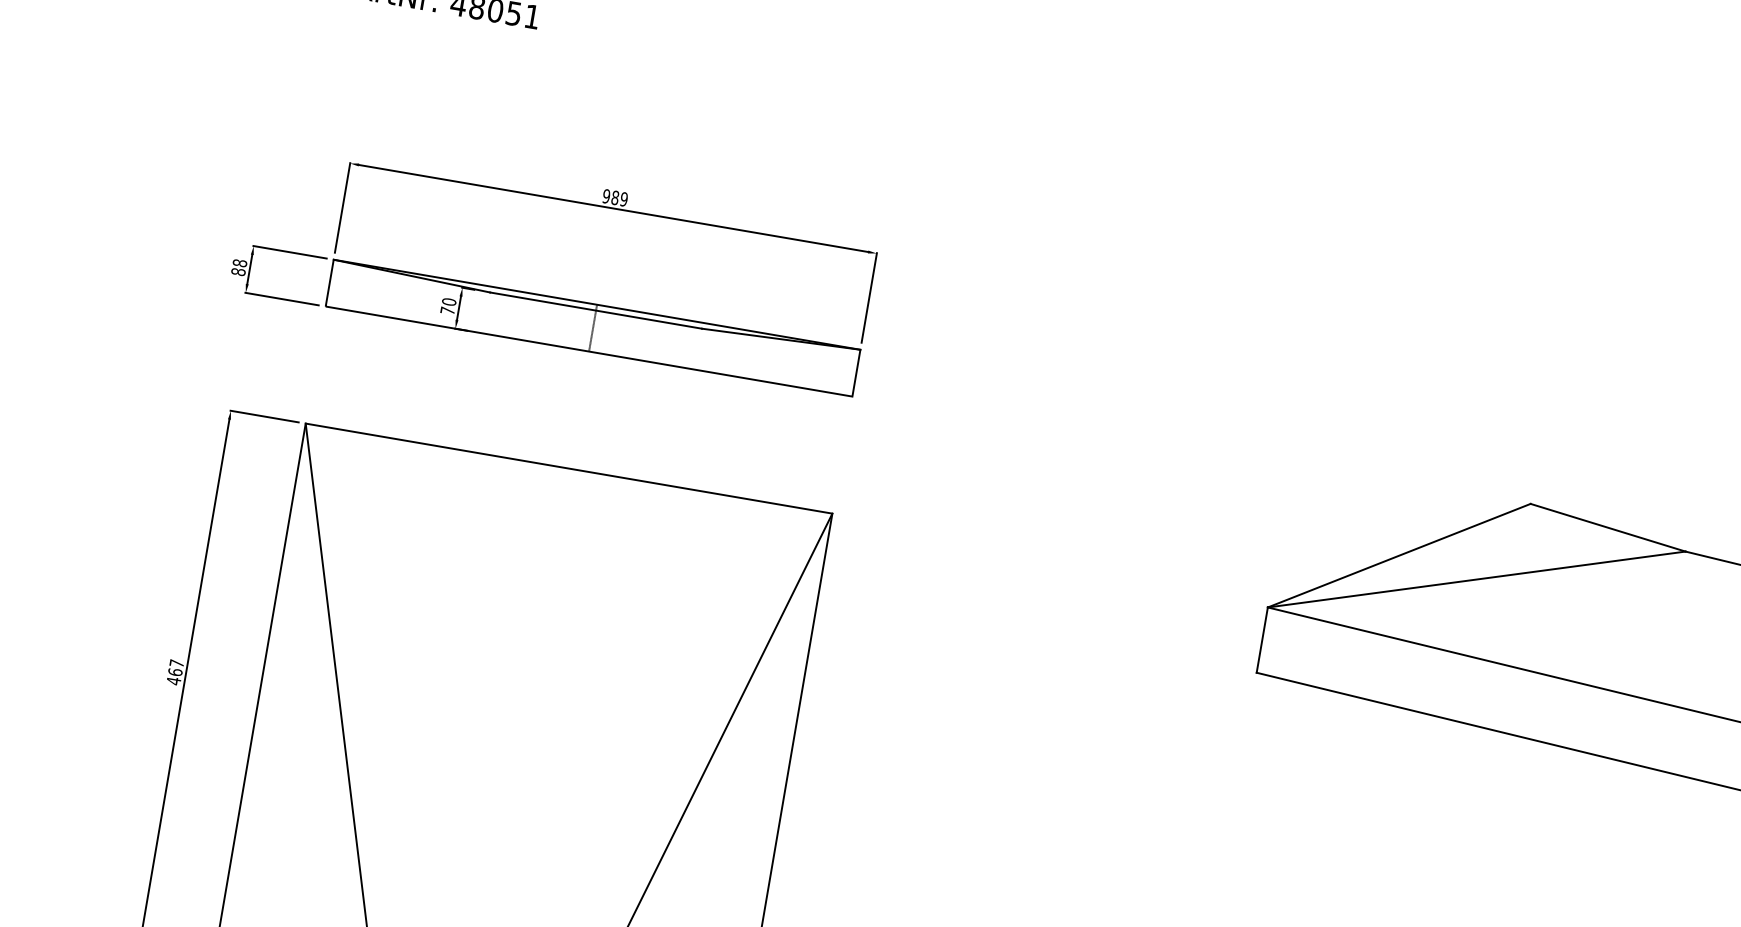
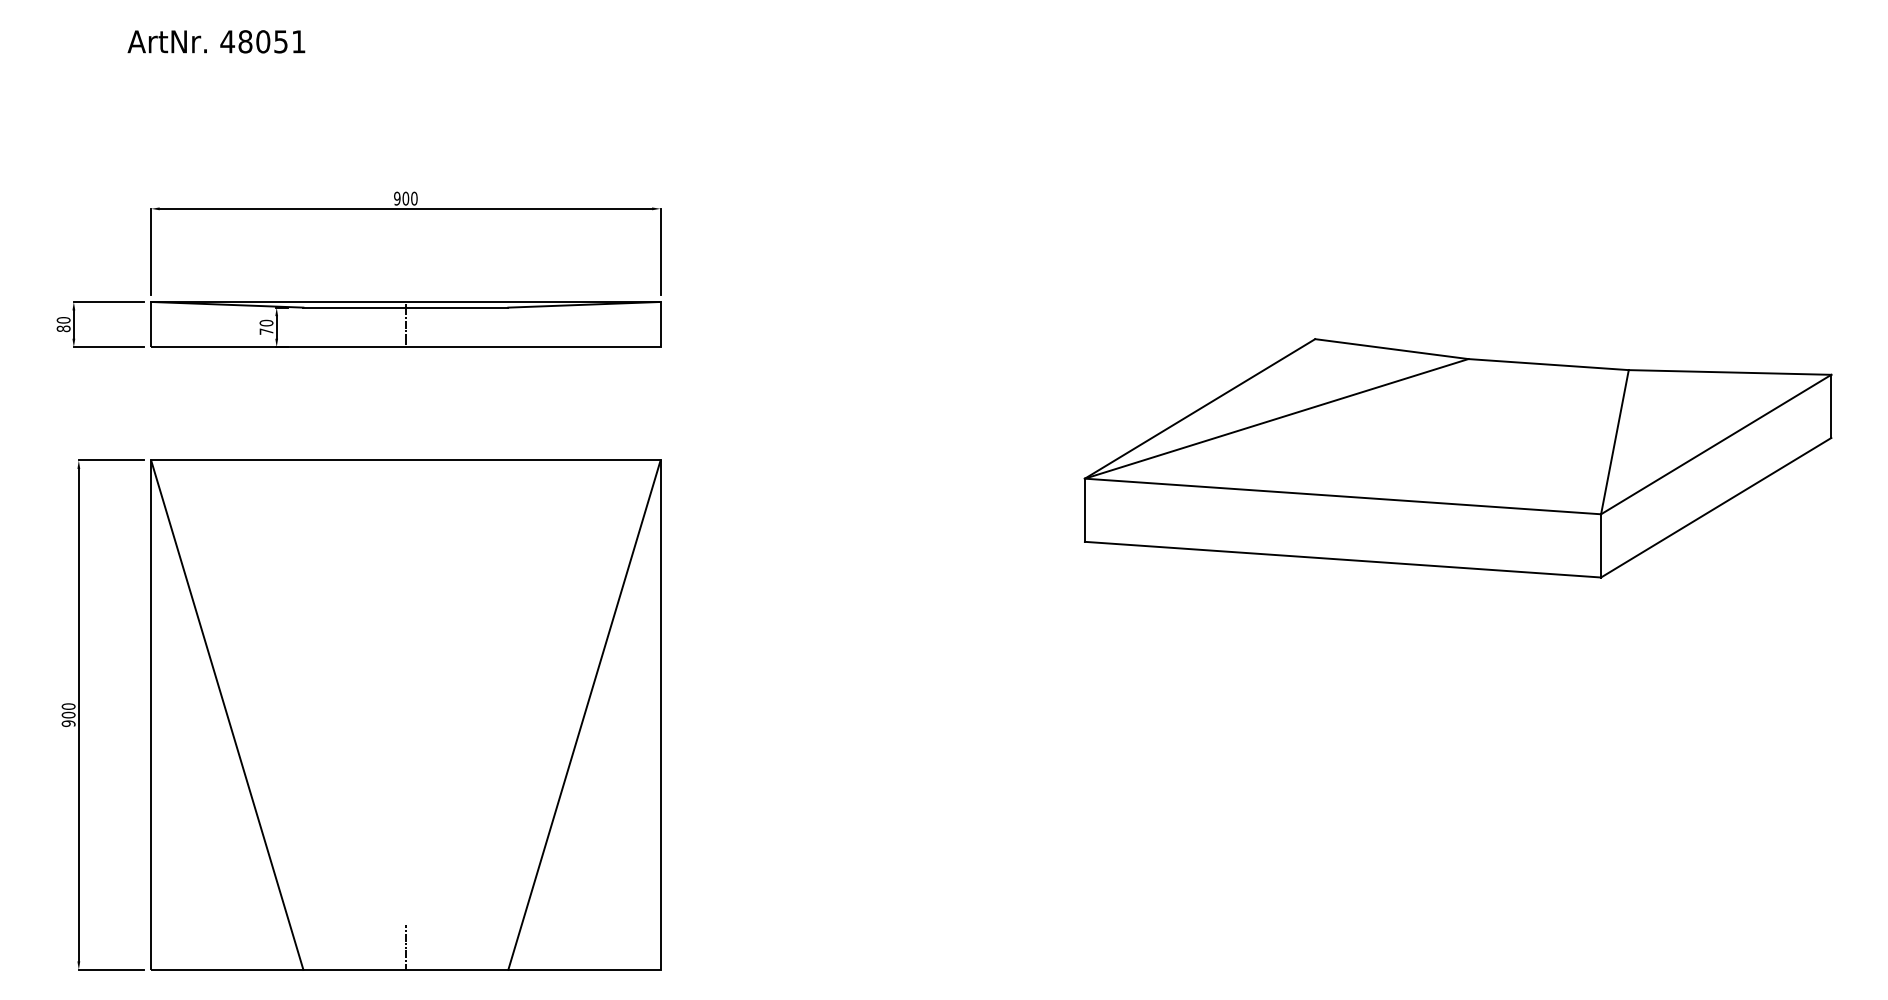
text: (619, 198) -> (409, 198), 989 -> 900
text: (239, 263) -> (63, 320), 88 -> 80
text: (175, 672) -> (68, 715), 467 -> 900

